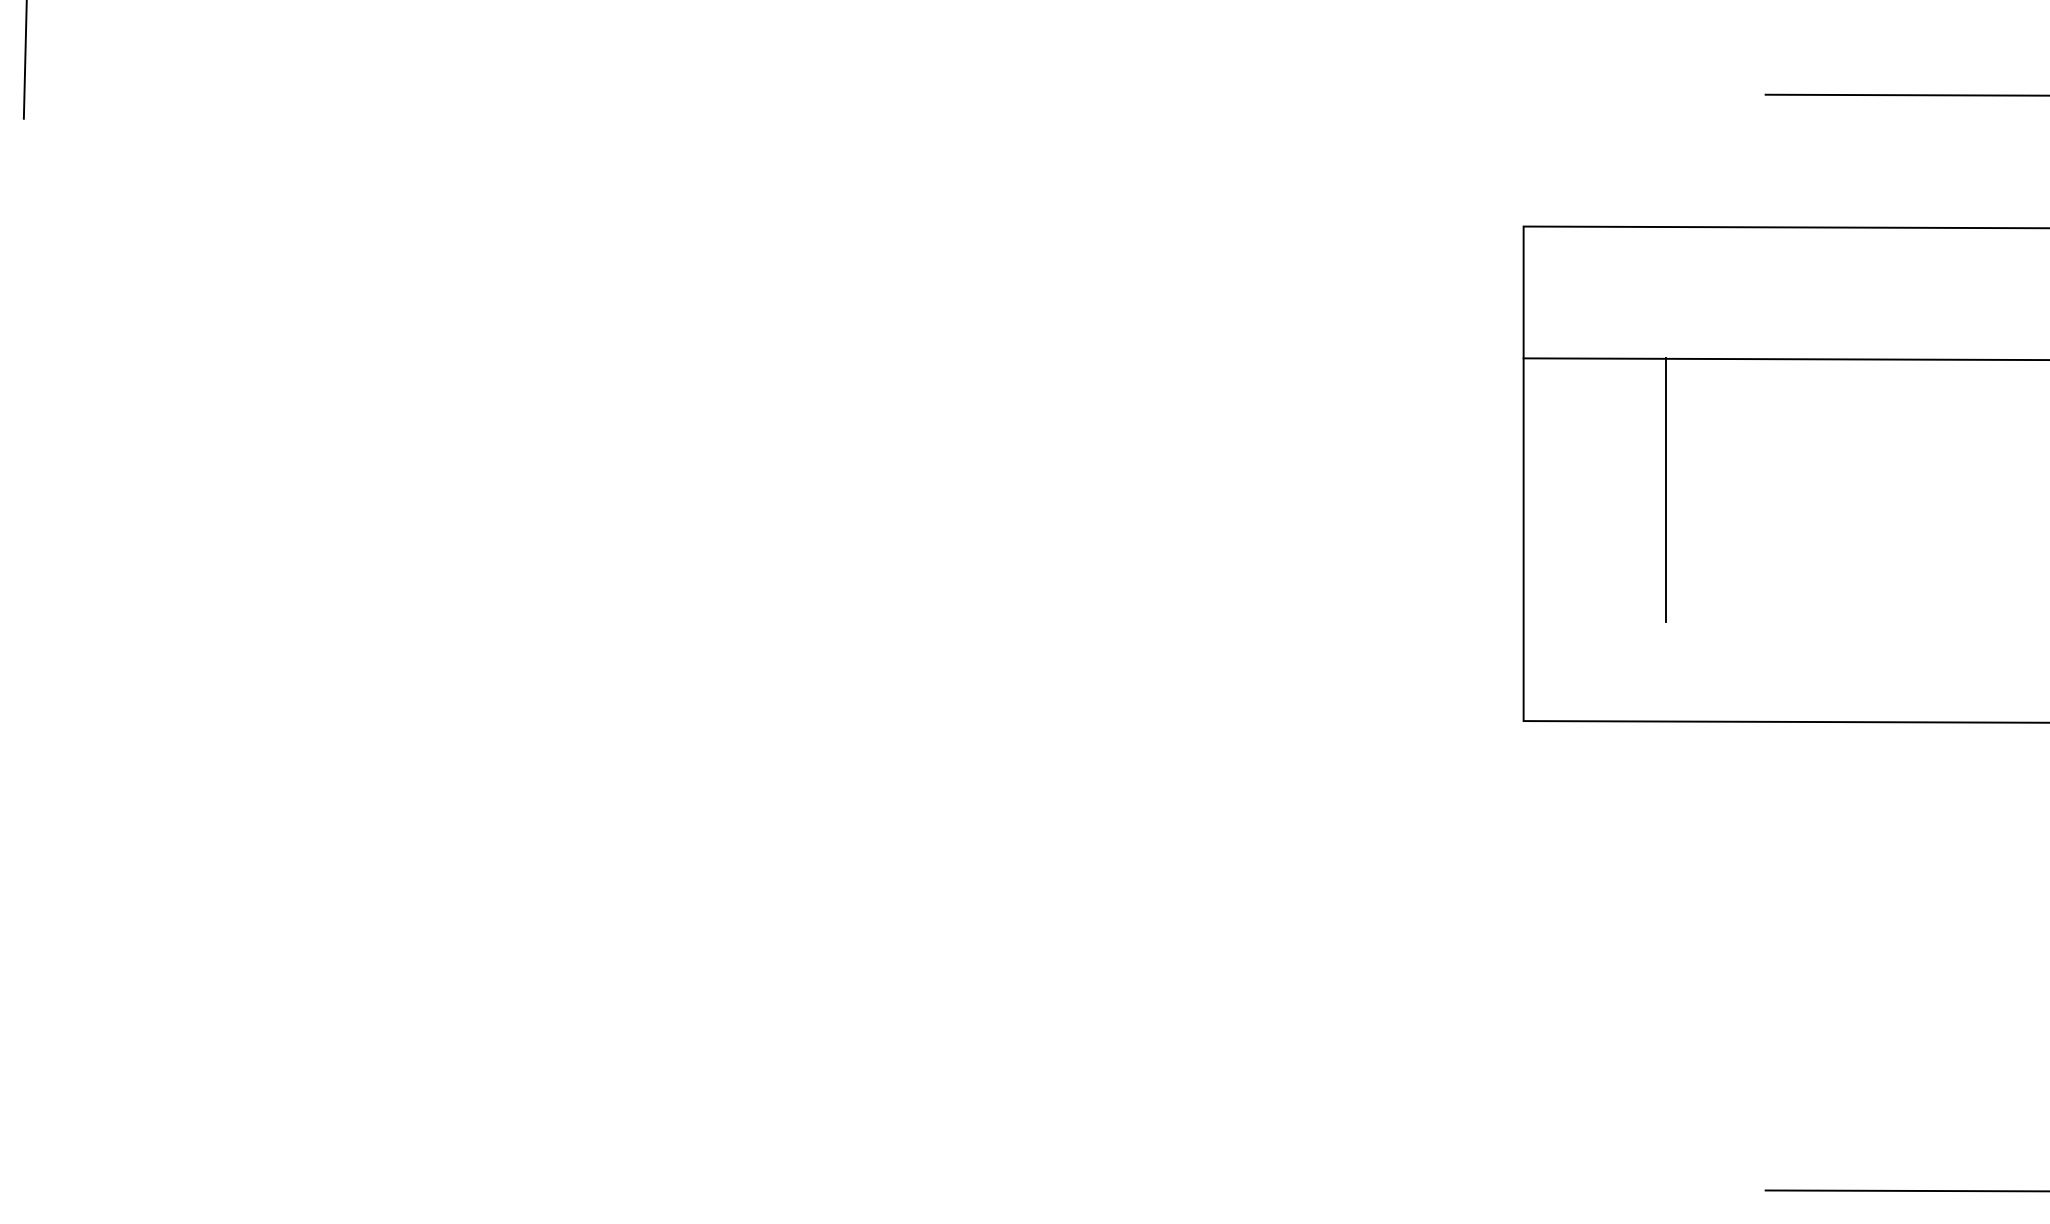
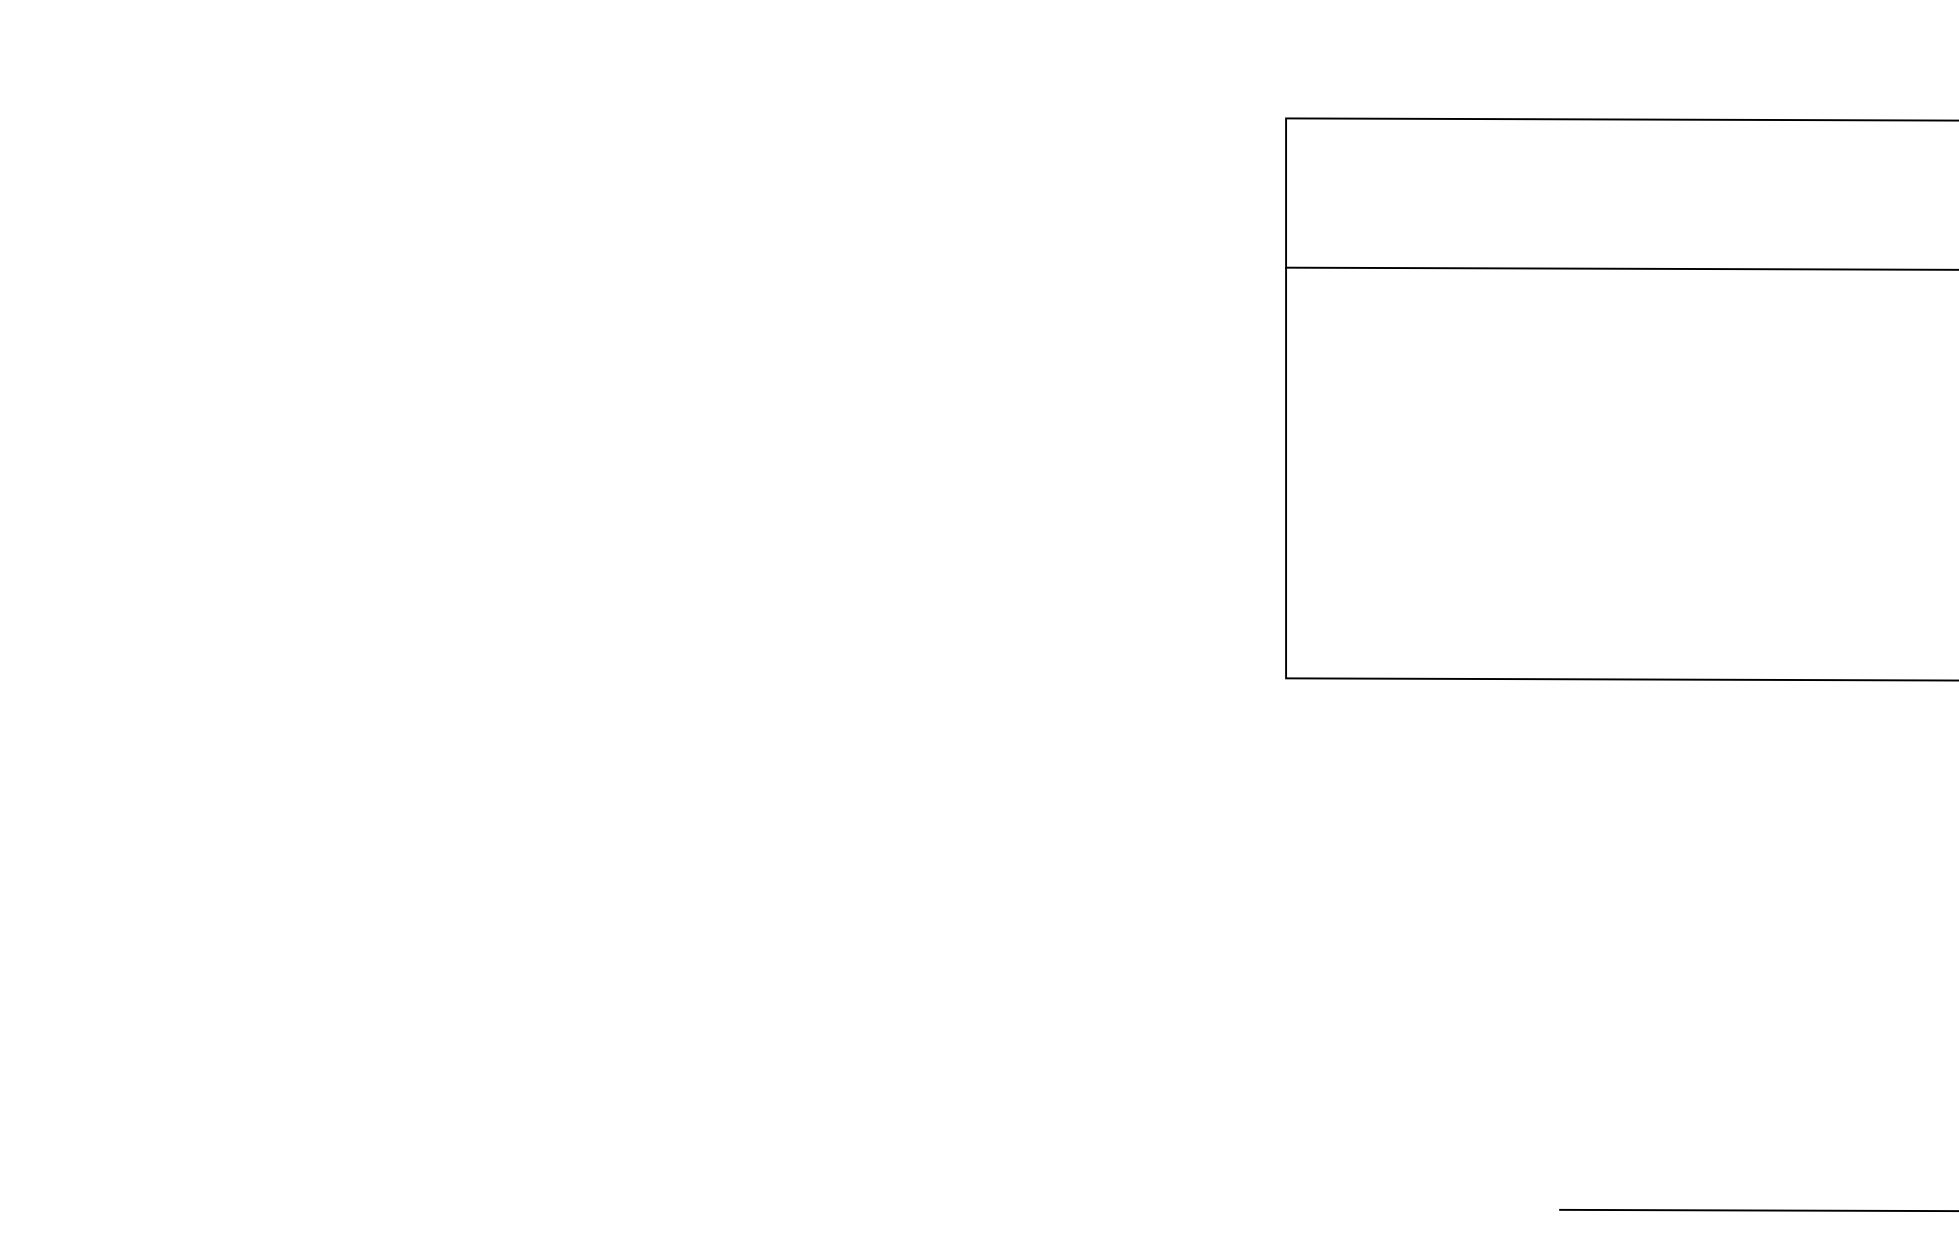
line: (1665, 490) -> (1446, 417), removed

